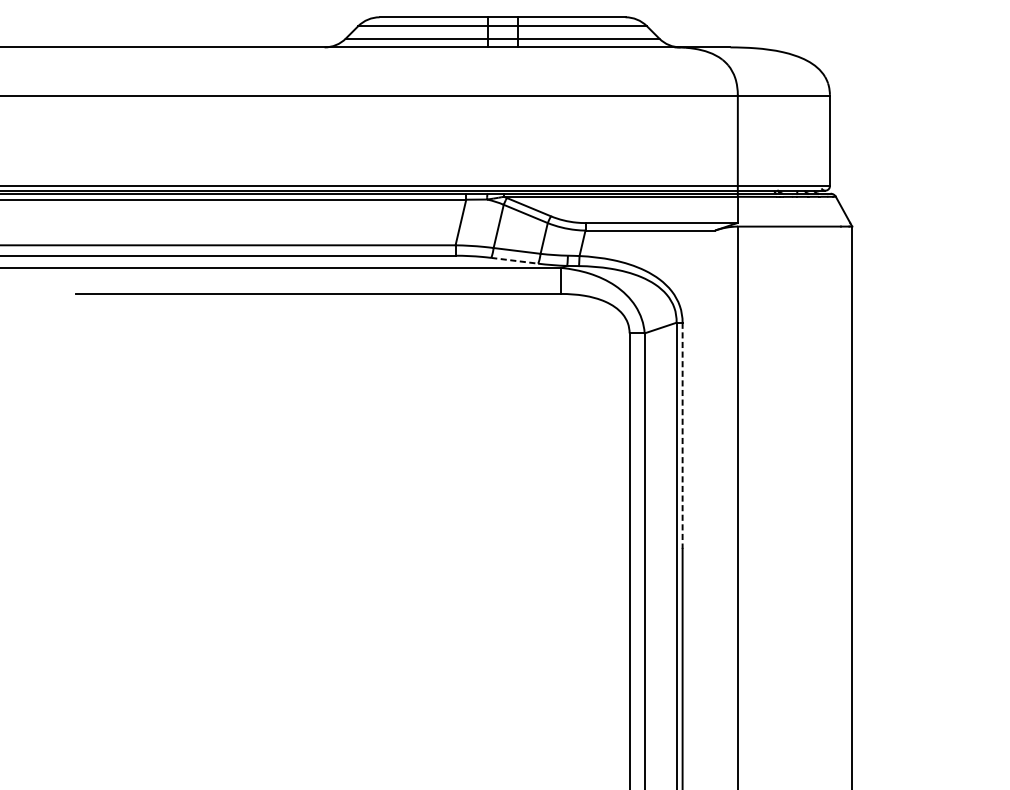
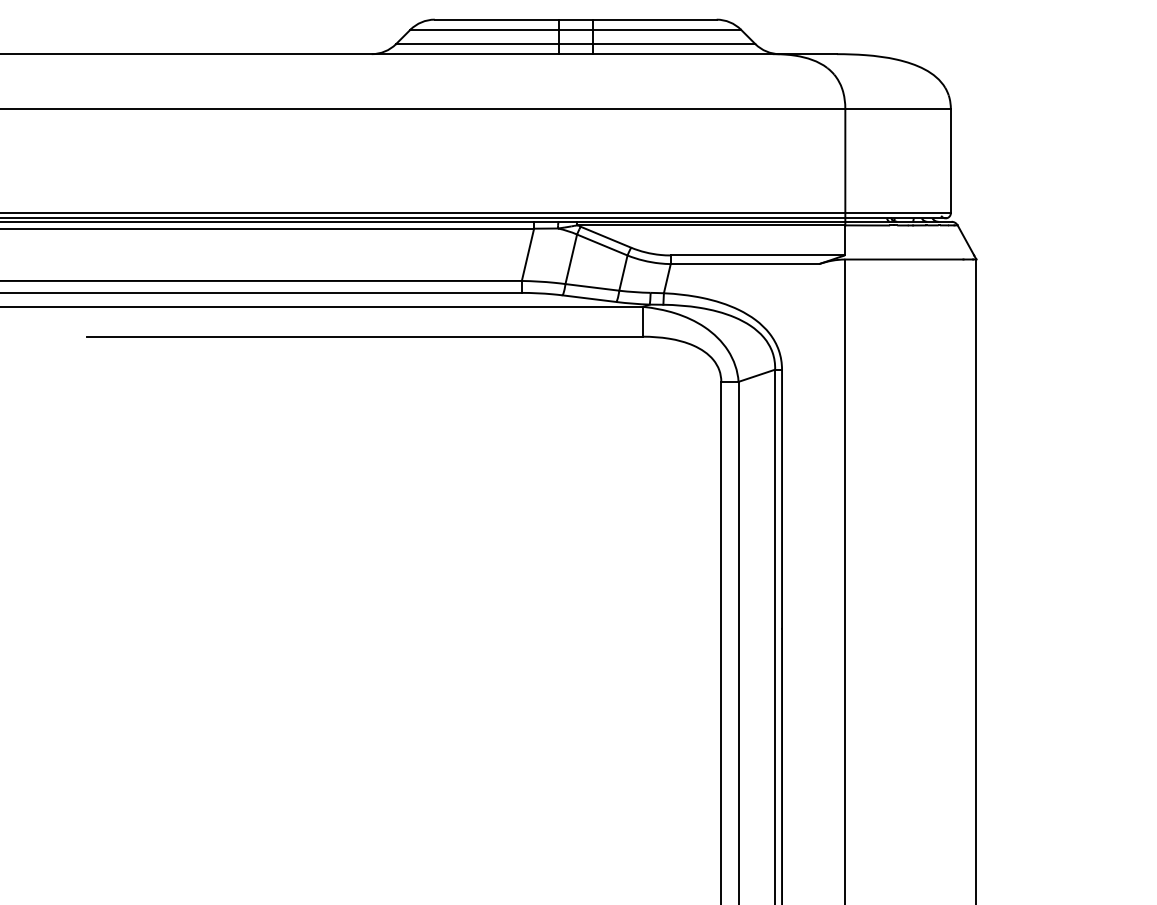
line: (515, 260) -> (590, 298), dashed -> solid
line: (683, 436) -> (782, 499), dashed -> solid

